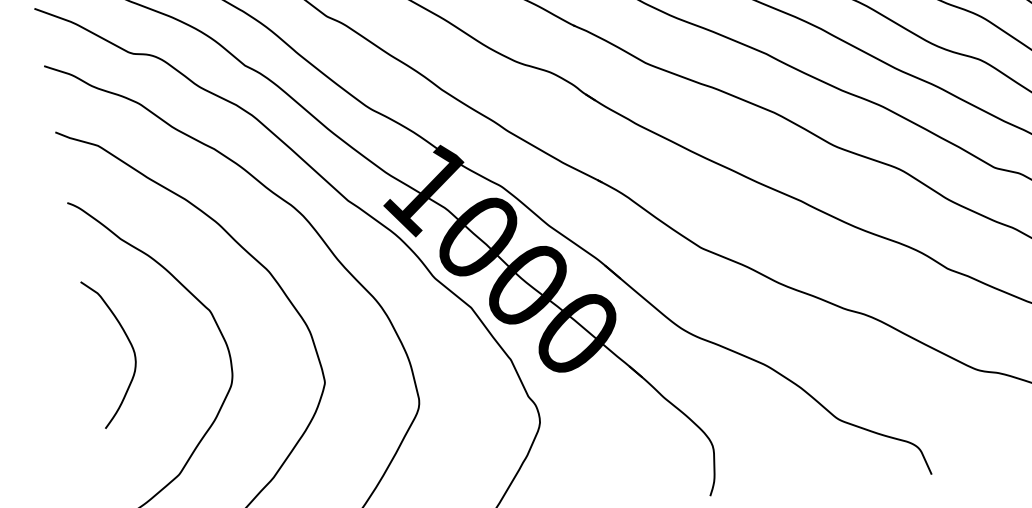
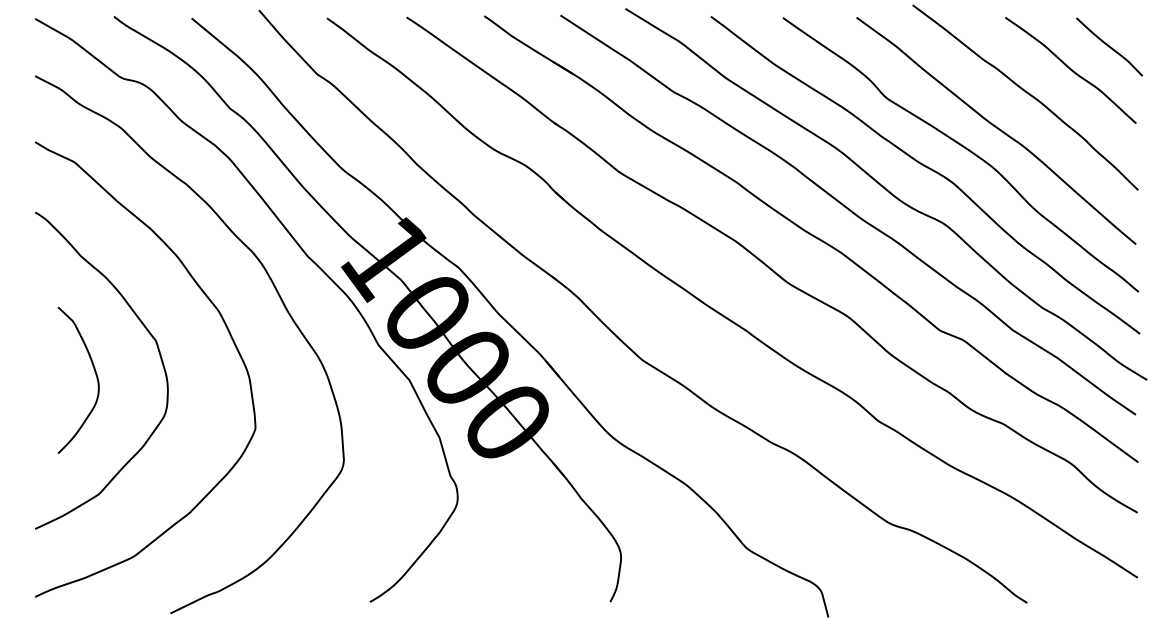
curve: (128, 341) -> (94, 372), moved

